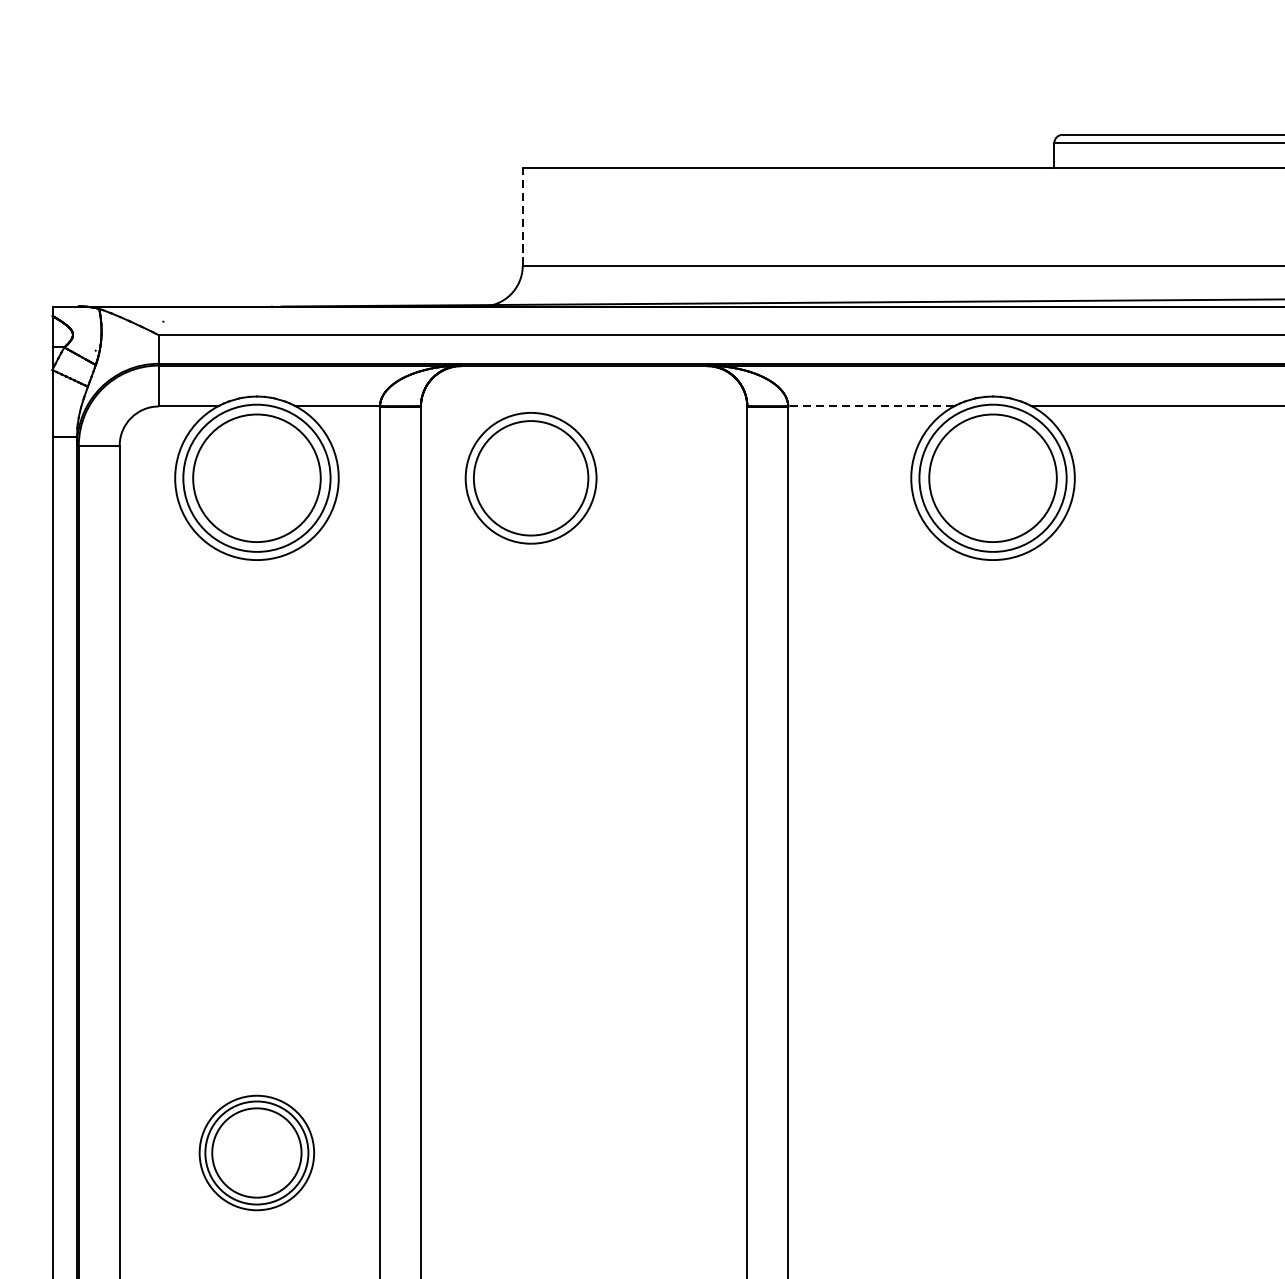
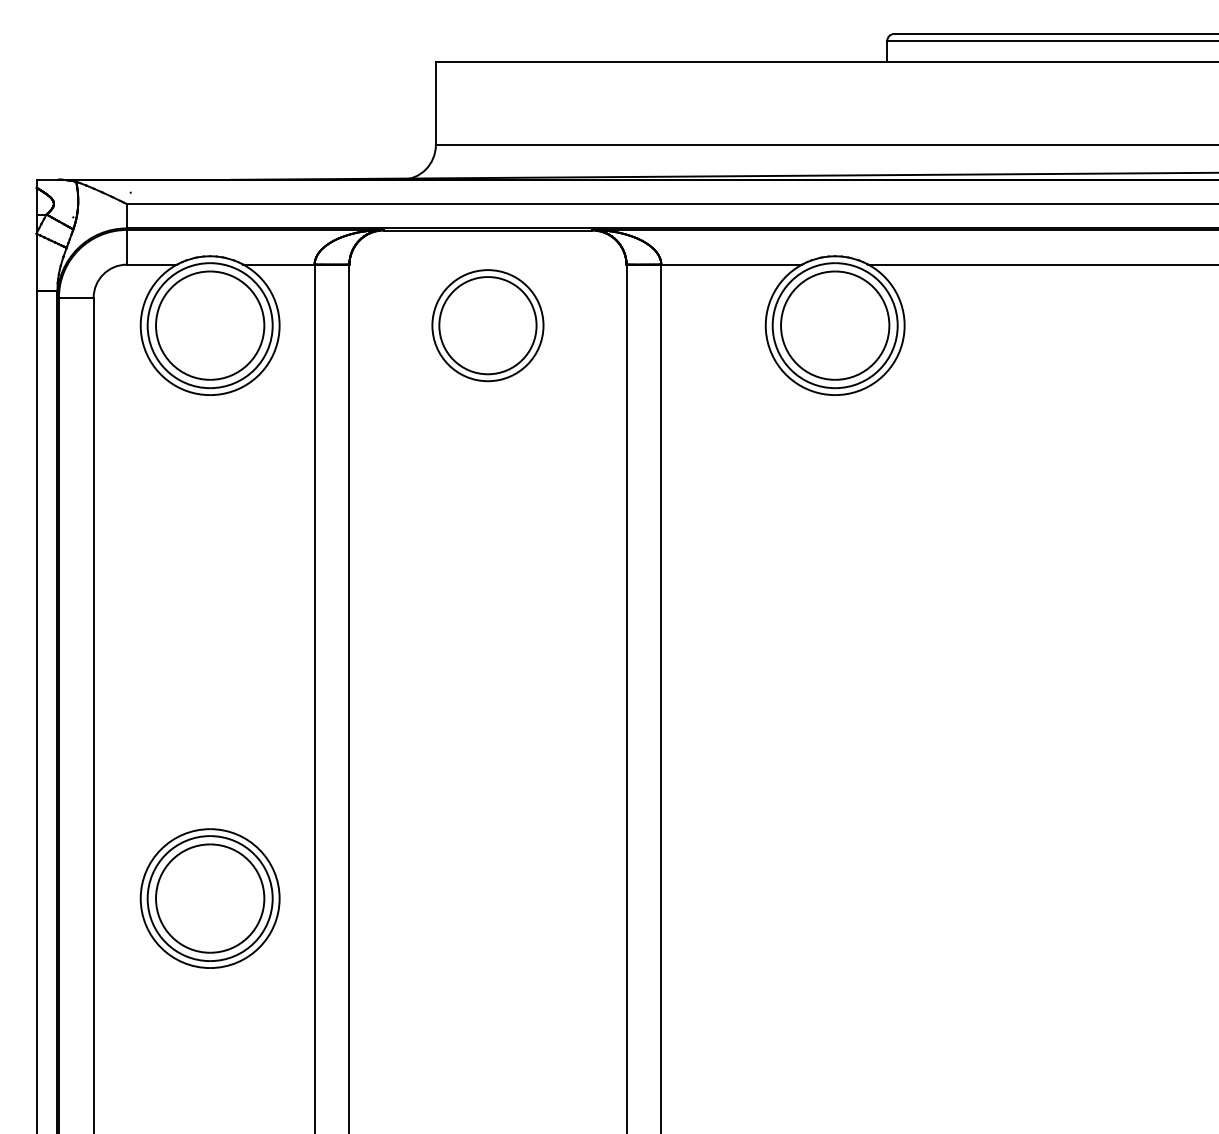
line: (522, 216) -> (435, 103), dashed -> solid
line: (870, 406) -> (731, 264), dashed -> solid
part: (530, 478) -> (487, 325), moved
part: (256, 1152) -> (209, 898), size x1.43

